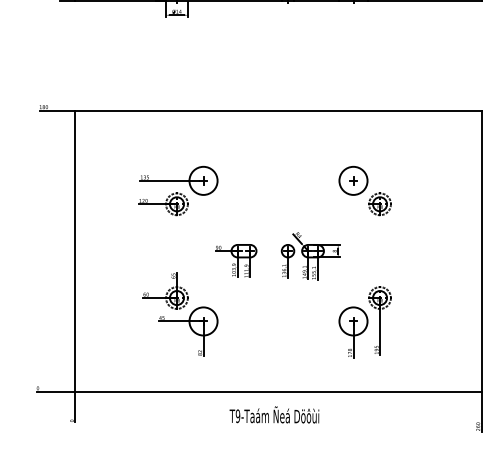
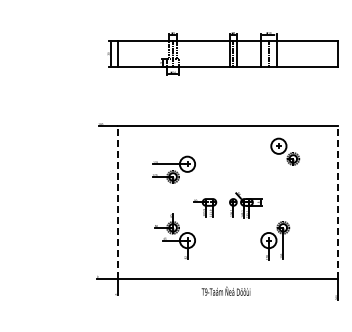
part: (365, 190) -> (285, 151), moved
line: (76, 249) -> (118, 201), solid -> dashed
line: (481, 249) -> (338, 201), solid -> dashed

